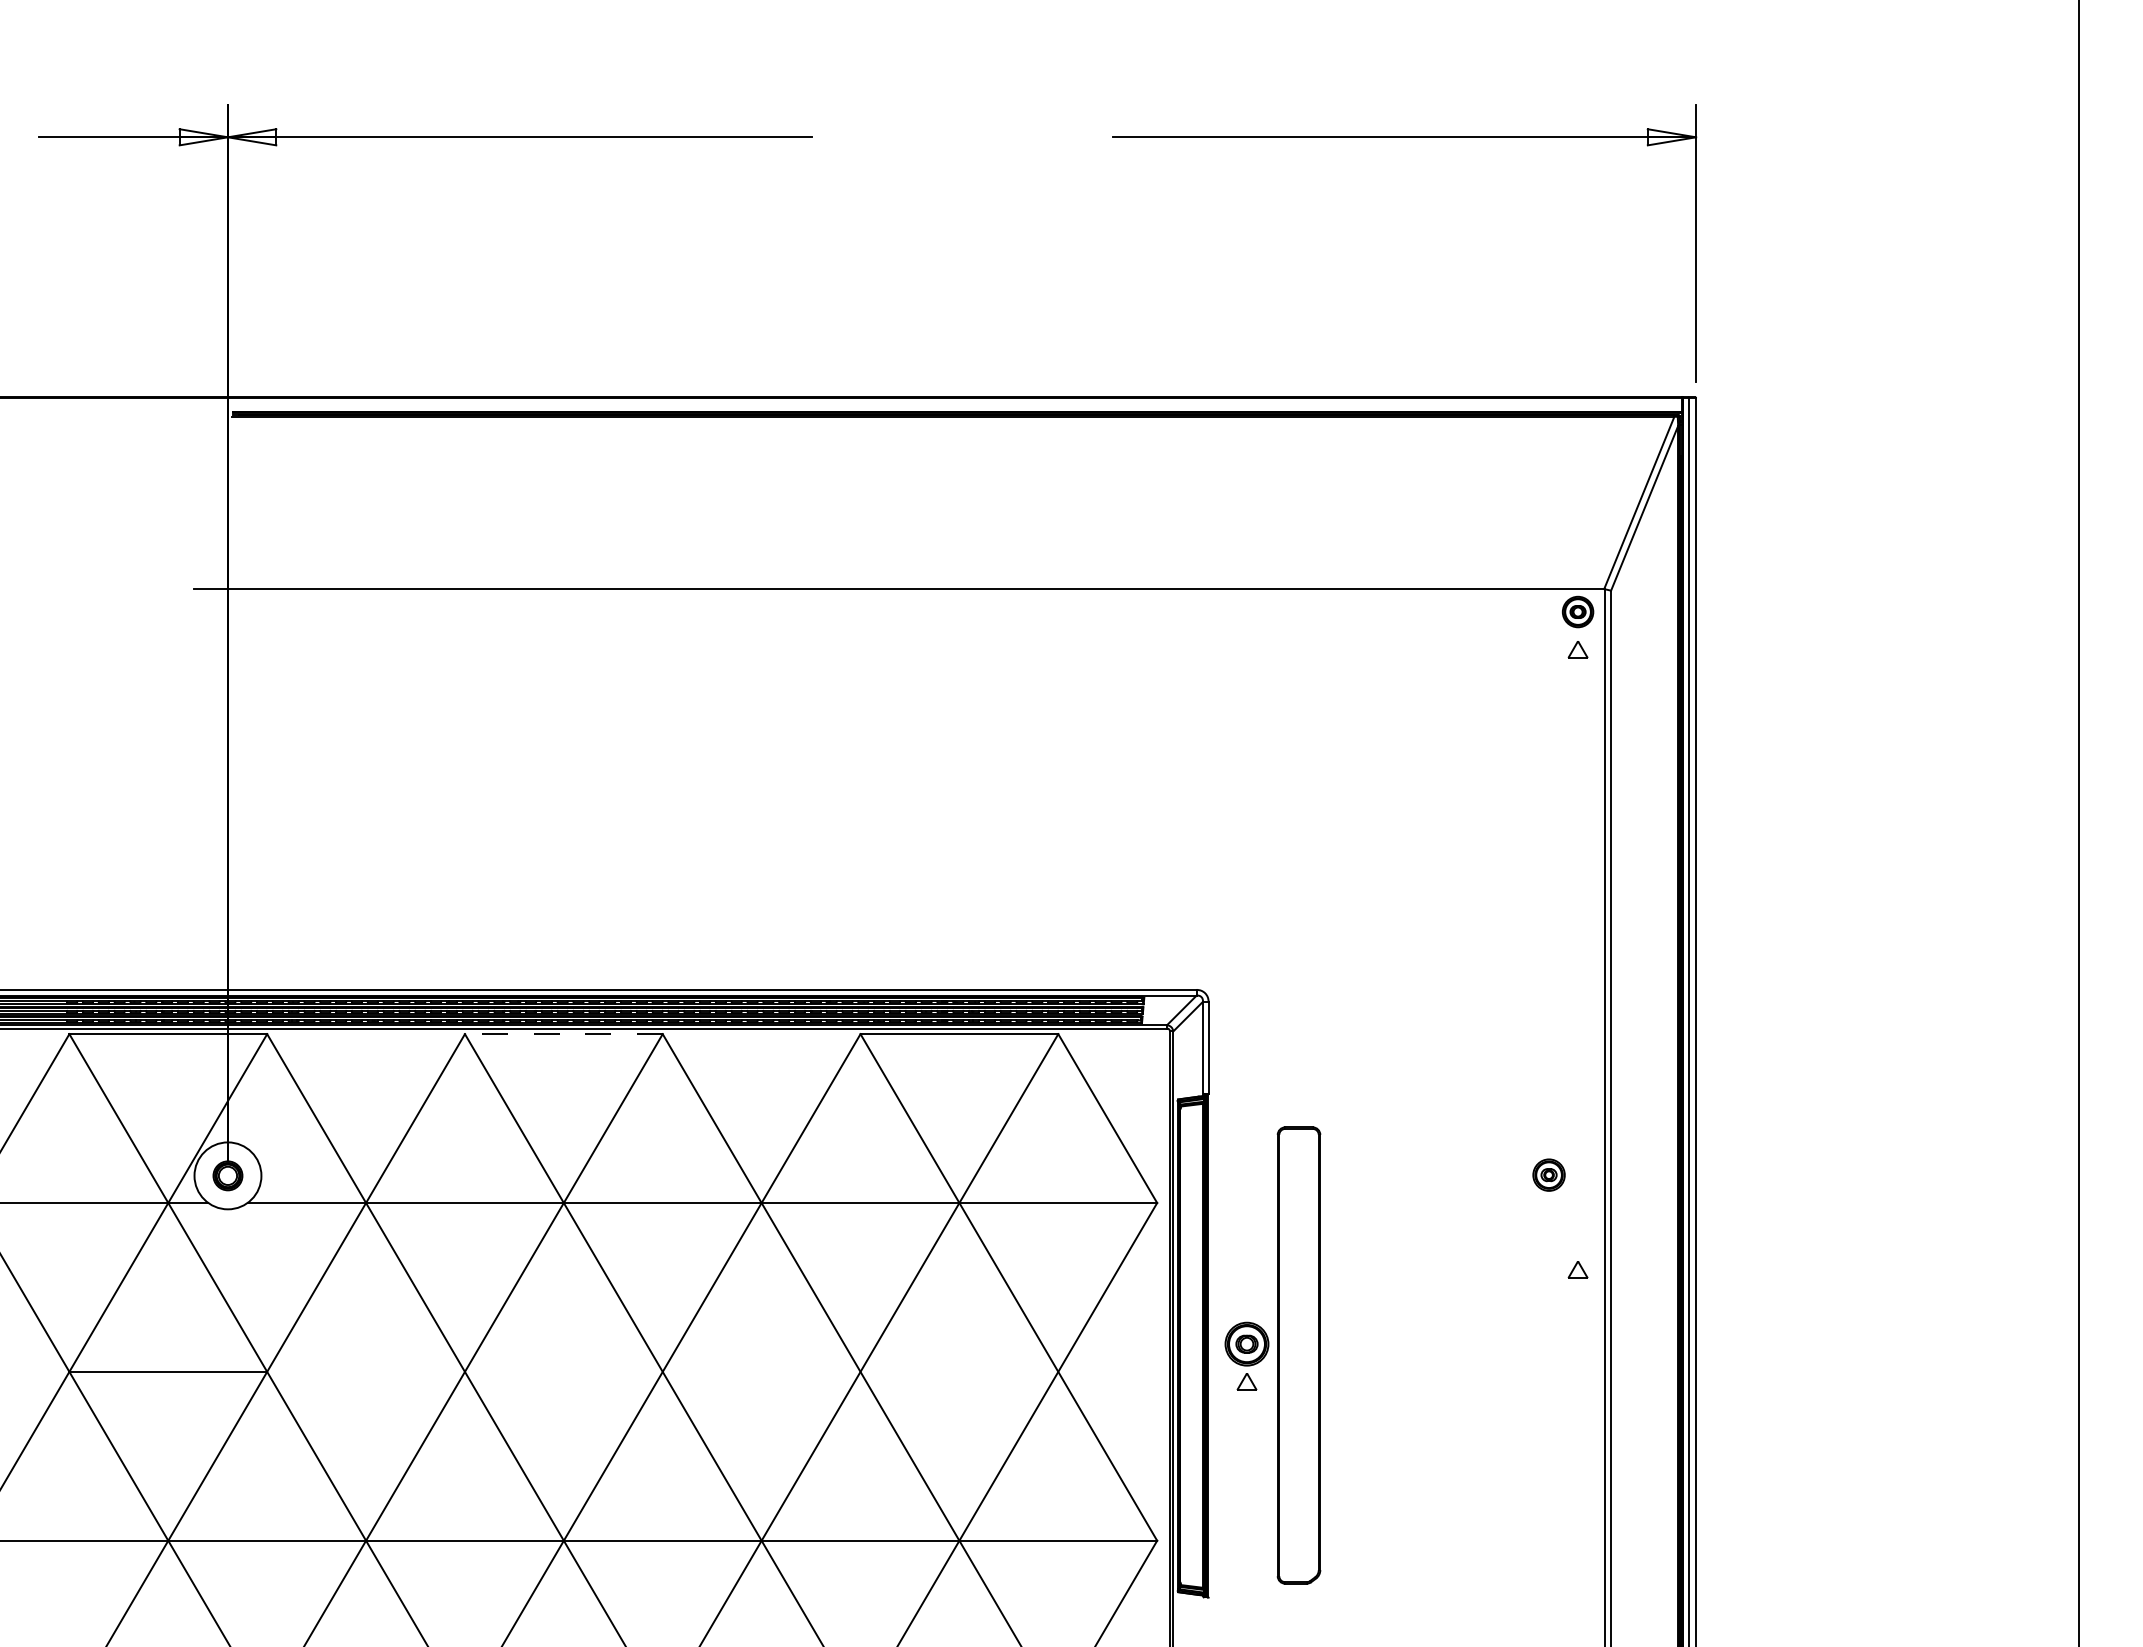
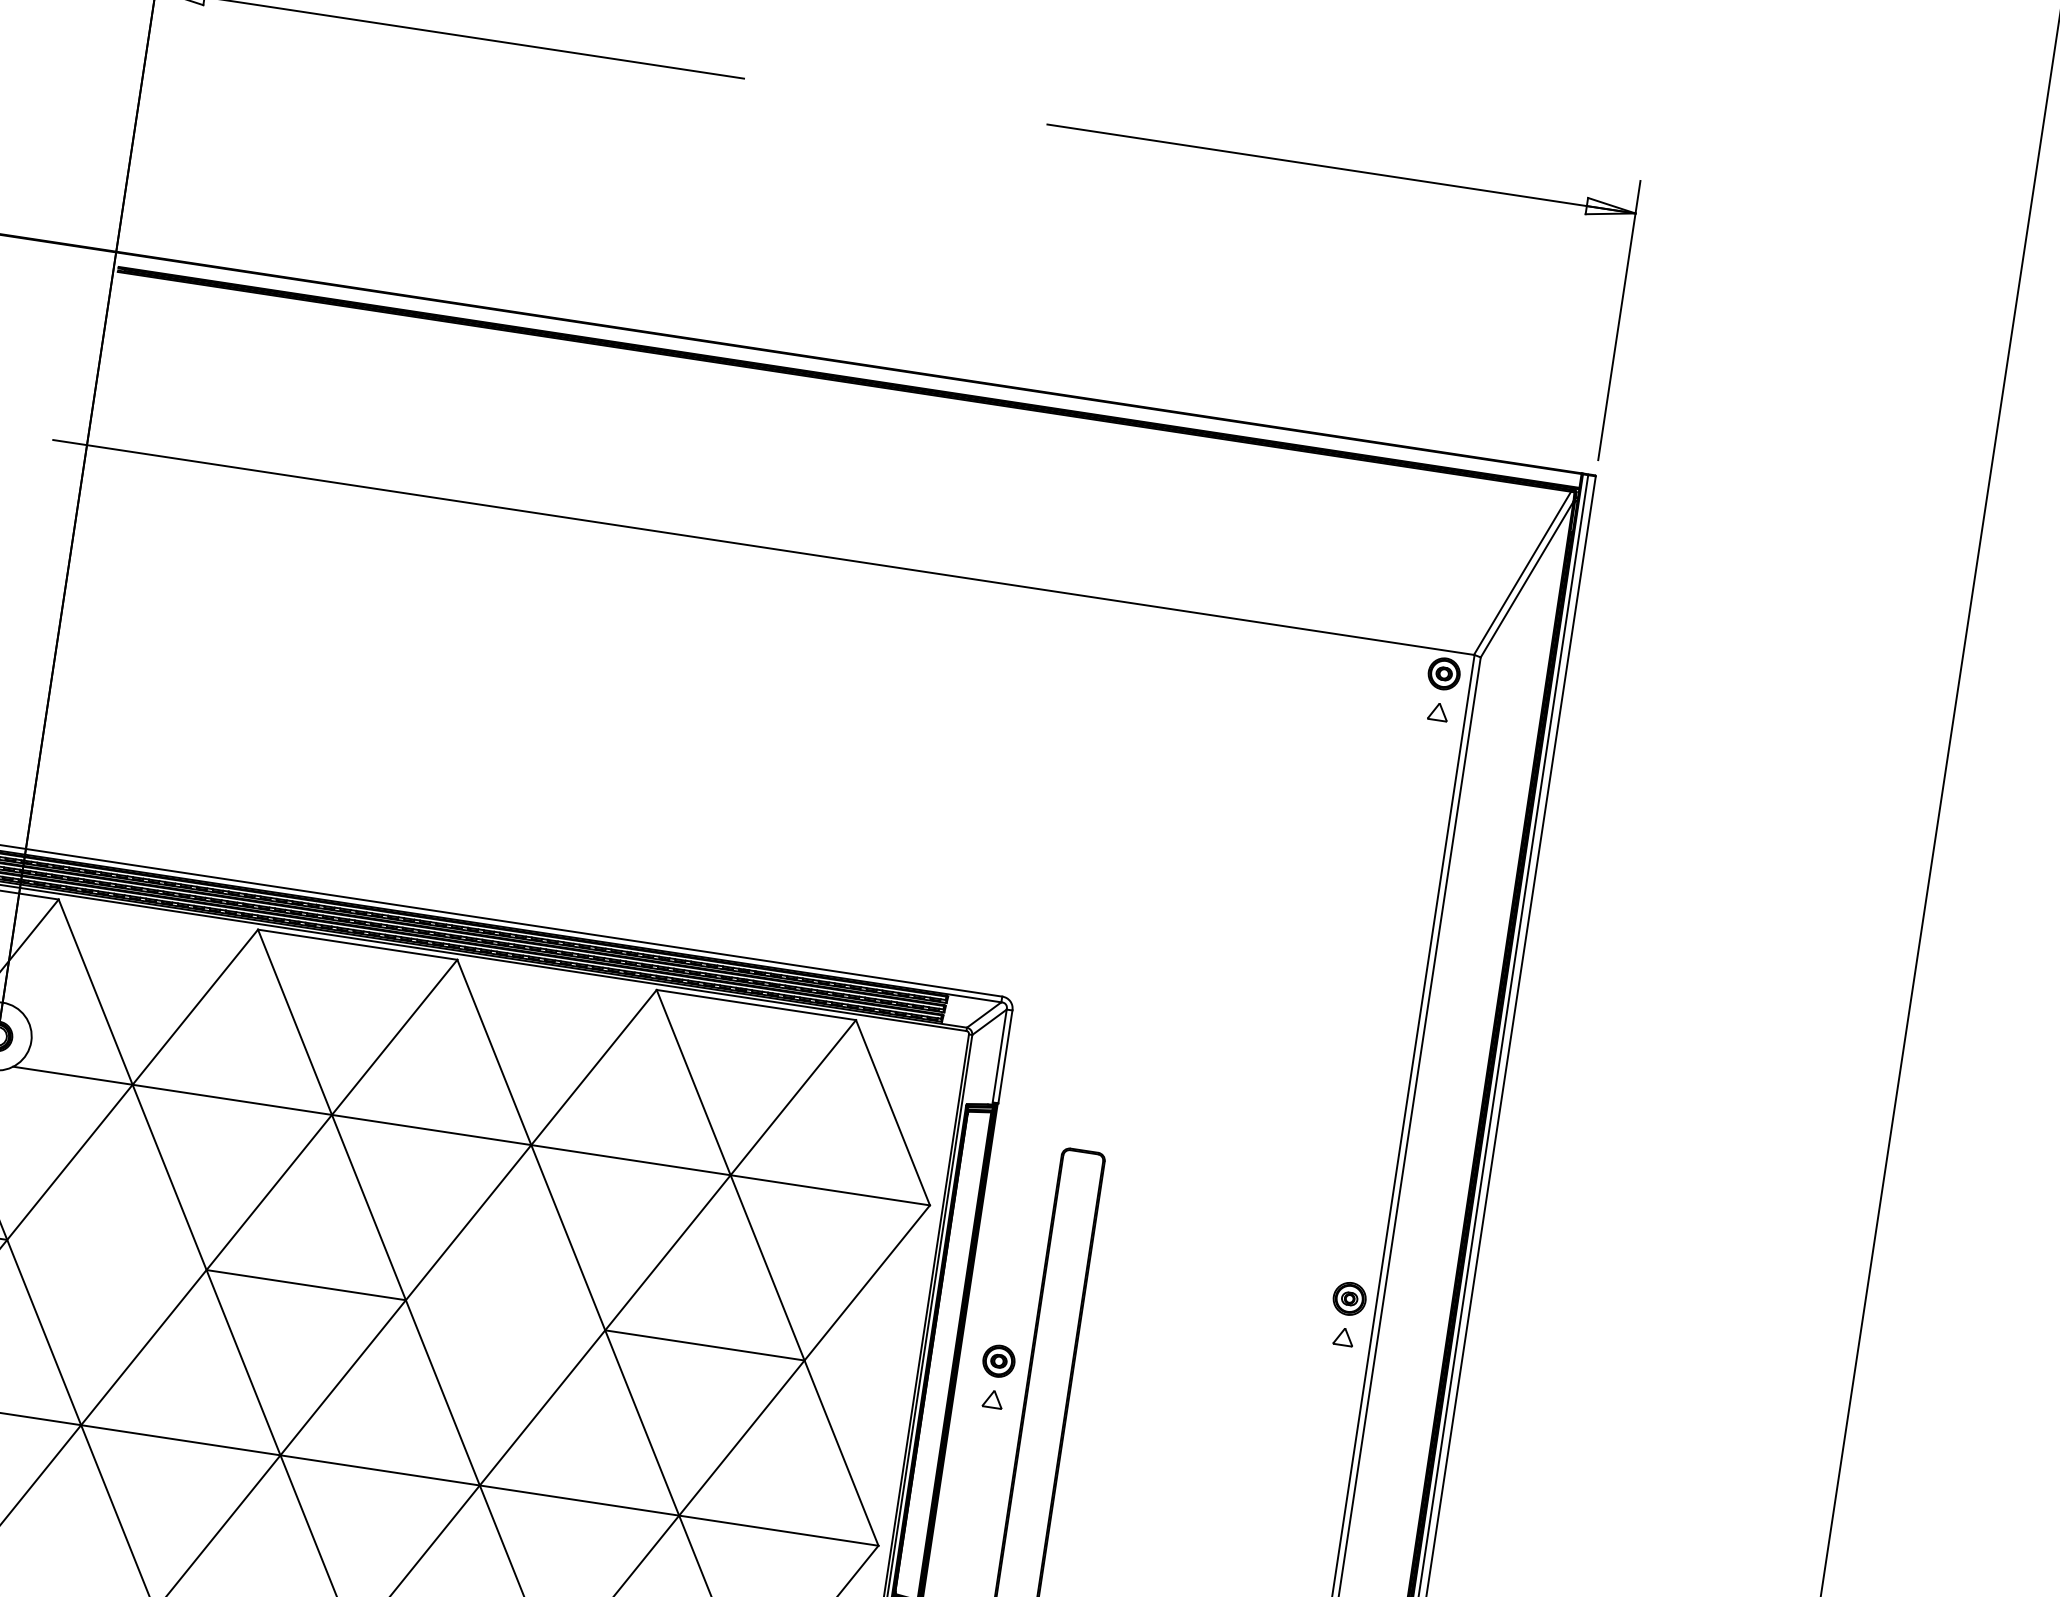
line: (563, 1034) -> (357, 945), dashed -> solid
part: (1548, 1174) -> (1349, 1298), moved
part: (1246, 1343) -> (998, 1360), size x0.71
line: (563, 1371) -> (305, 1284), added
line: (959, 1371) -> (705, 1345), added

